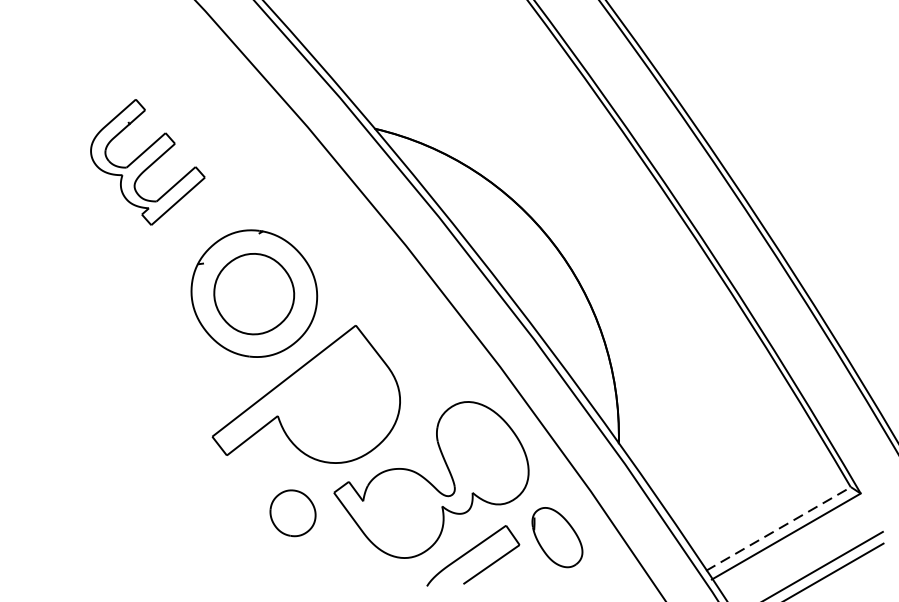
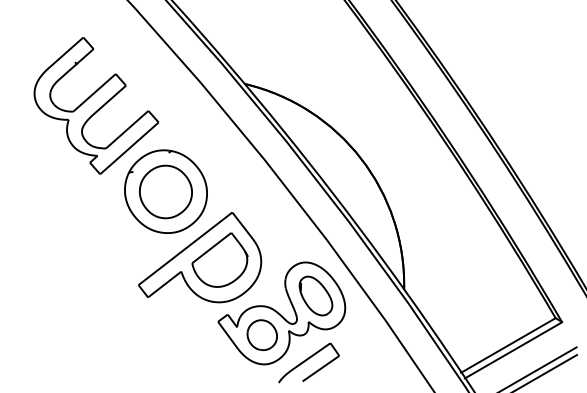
part: (147, 161) -> (96, 105), size x1.67
part: (336, 397) -> (219, 259), added
part: (291, 513) -> (261, 335), moved
line: (778, 529) -> (508, 345), dashed -> solid
part: (556, 536) -> (315, 295), moved

